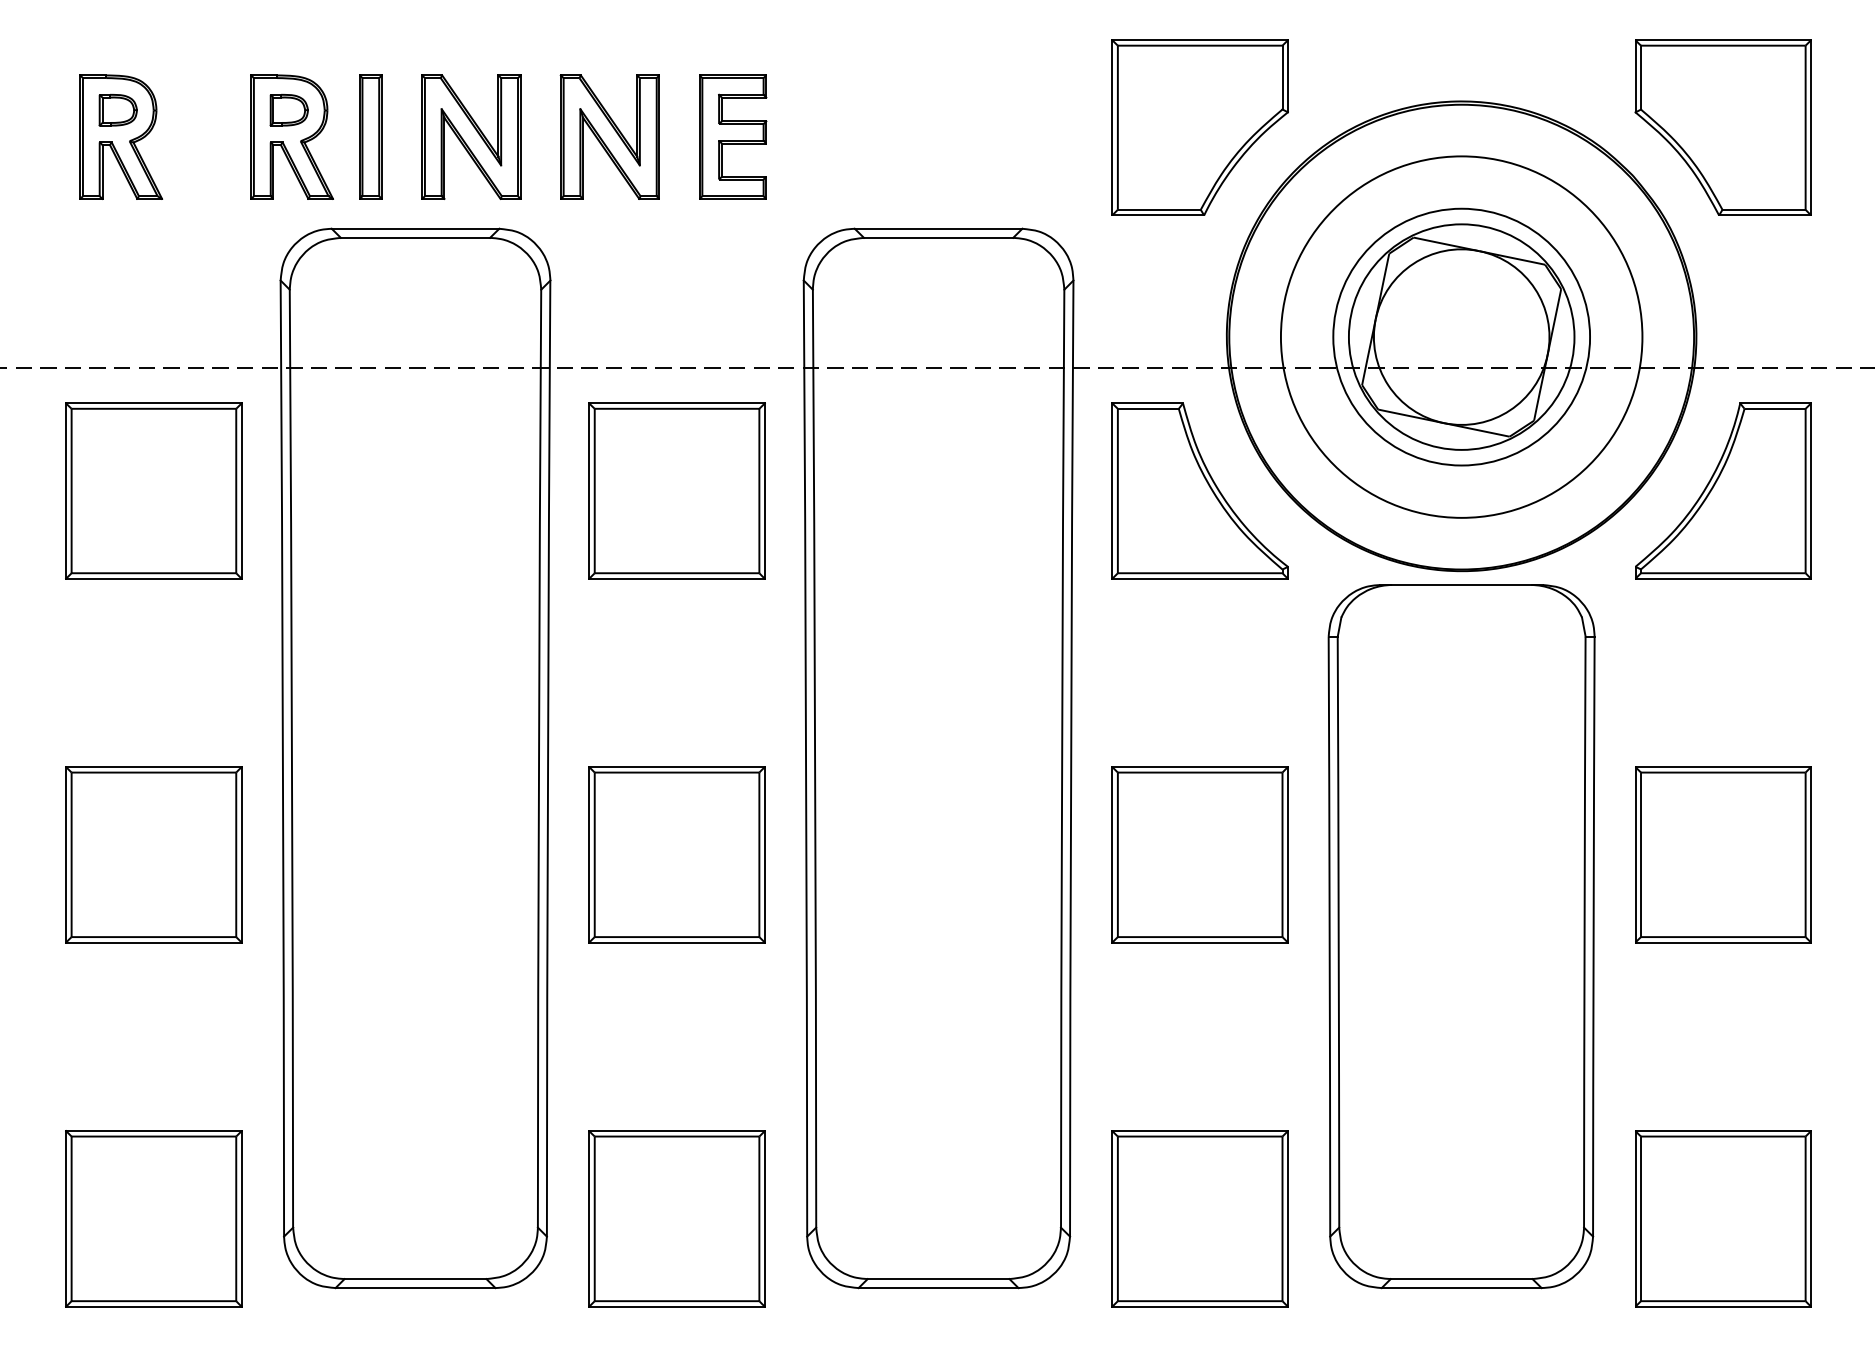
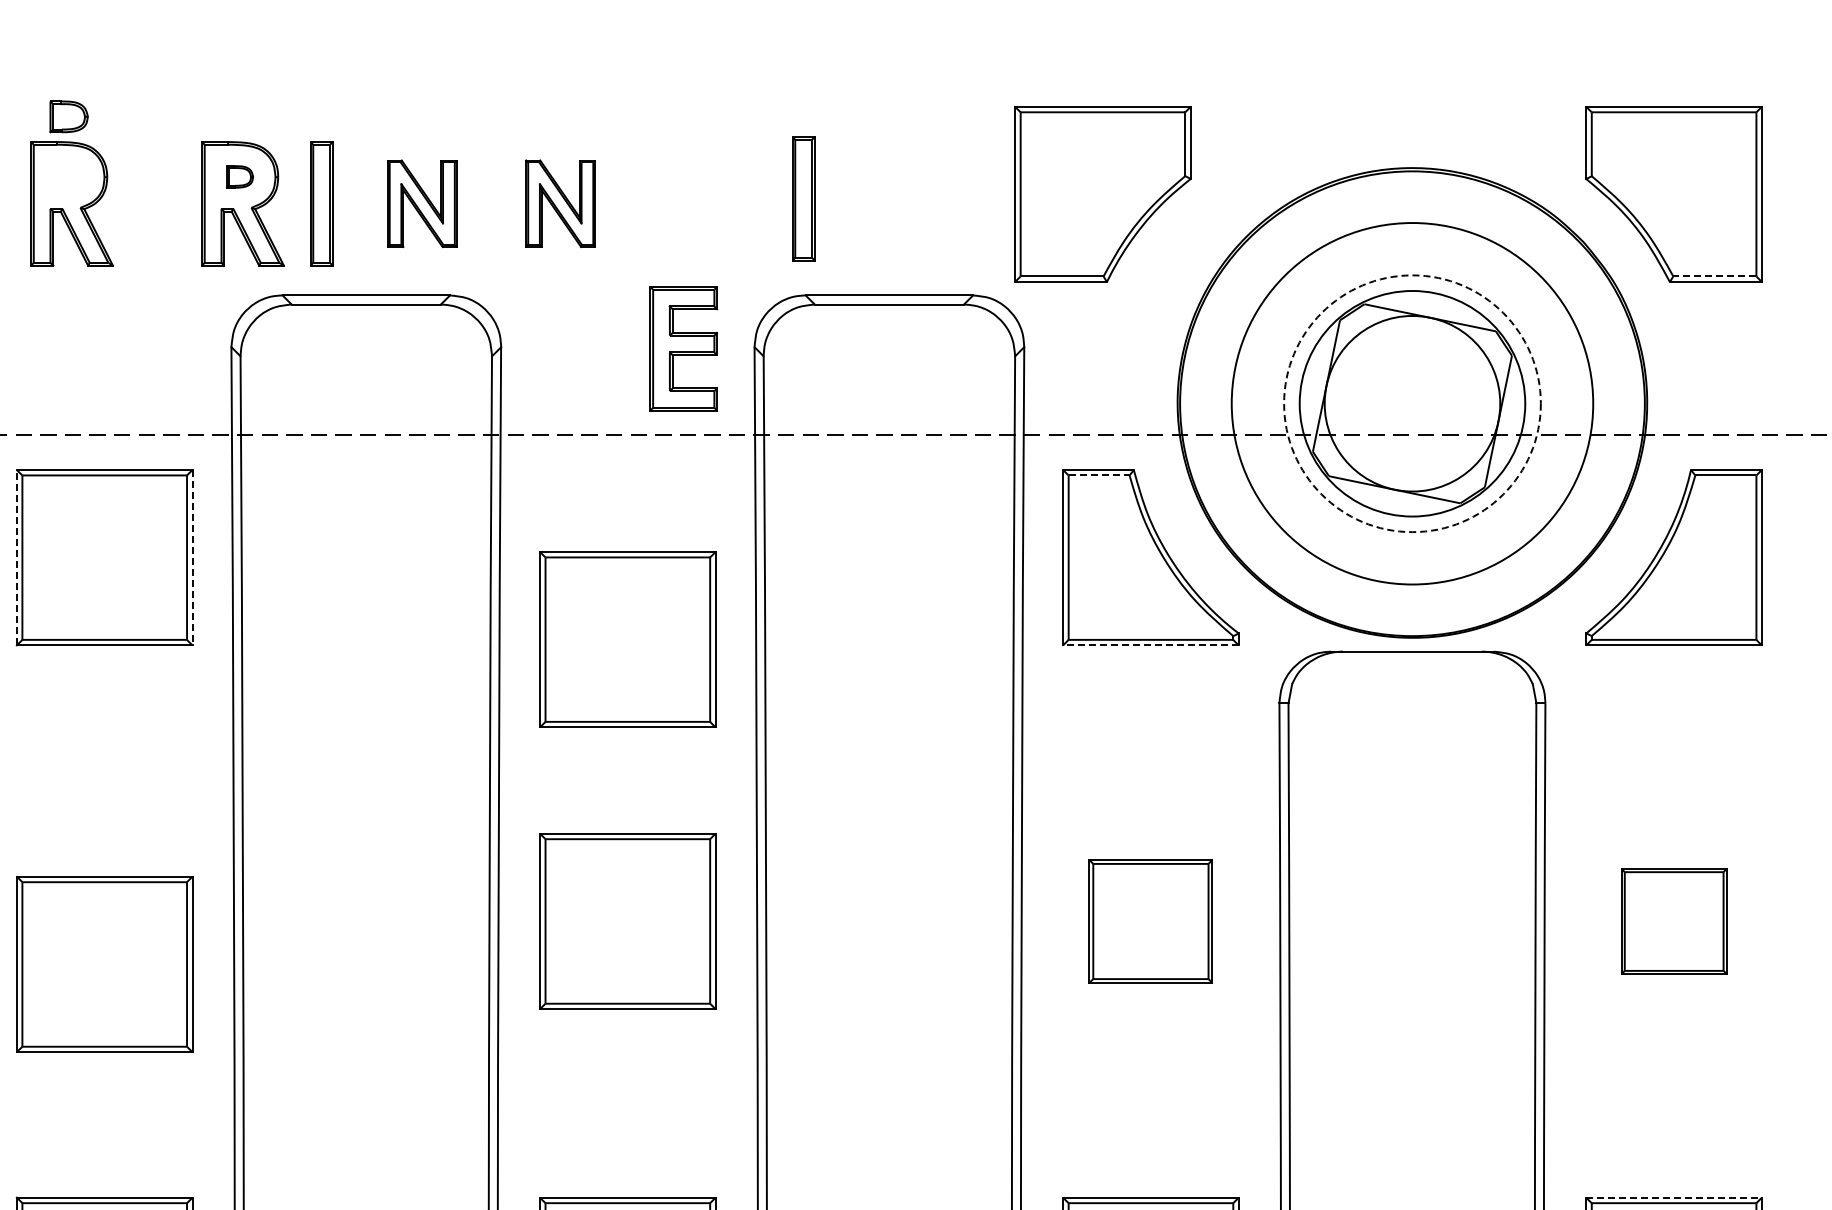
part: (117, 110) -> (68, 117), moved
part: (288, 110) -> (239, 177), size x0.7
part: (1199, 127) -> (1102, 194), moved
part: (852, 131) -> (803, 198), added
part: (471, 136) -> (422, 203), size x0.7
part: (609, 136) -> (560, 203), size x0.7
part: (733, 136) -> (684, 348), moved
line: (1763, 209) -> (1714, 276), solid -> dashed
circle: (1461, 336) -> (1412, 403), solid -> dashed
line: (1148, 408) -> (1099, 475), solid -> dashed
part: (676, 490) -> (627, 639), moved
line: (66, 491) -> (17, 558), solid -> dashed
line: (241, 491) -> (192, 558), solid -> dashed
line: (1200, 578) -> (1151, 645), solid -> dashed
part: (153, 854) -> (104, 964), moved
part: (1199, 854) -> (1150, 921), size x0.7
part: (1723, 854) -> (1674, 921), size x0.6
line: (1723, 1131) -> (1674, 1198), solid -> dashed

